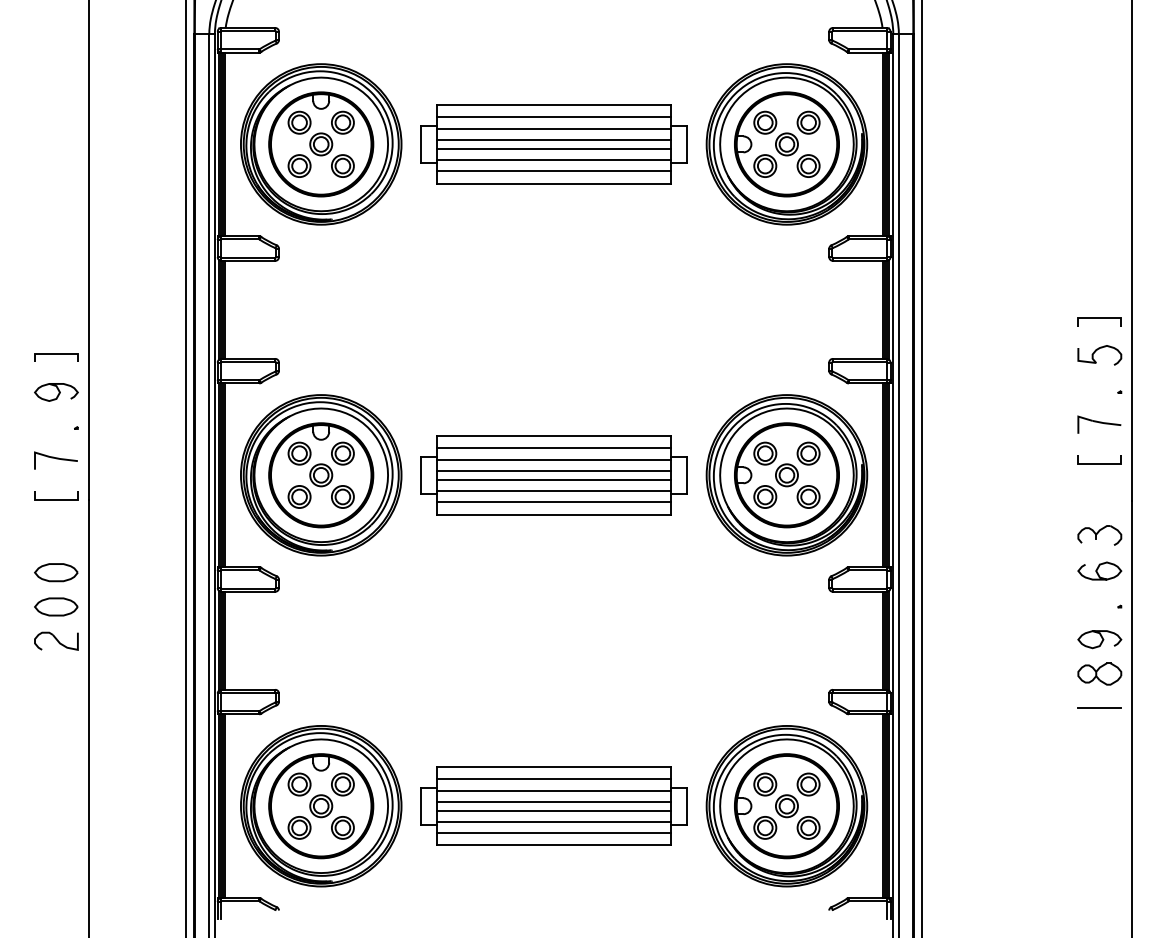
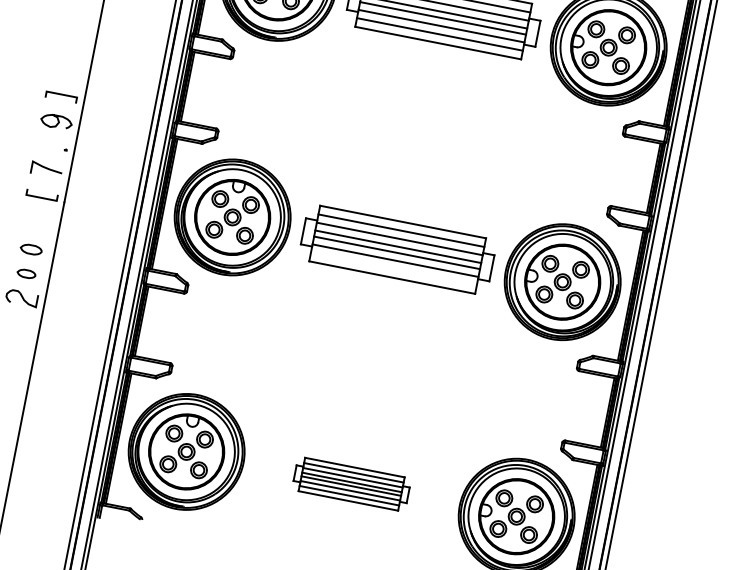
line: (554, 502) -> (394, 269), removed
part: (56, 572) -> (31, 249), size x0.7
part: (56, 606) -> (26, 273), size x0.6
part: (553, 805) -> (351, 483), size x0.6

